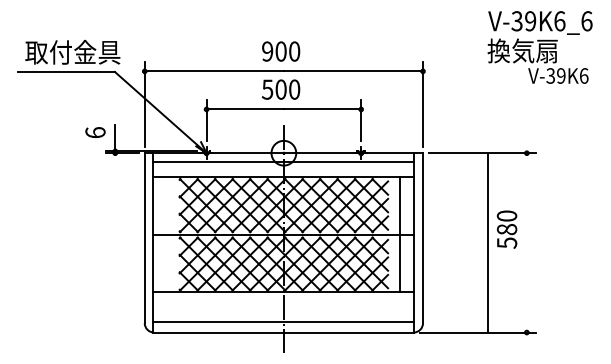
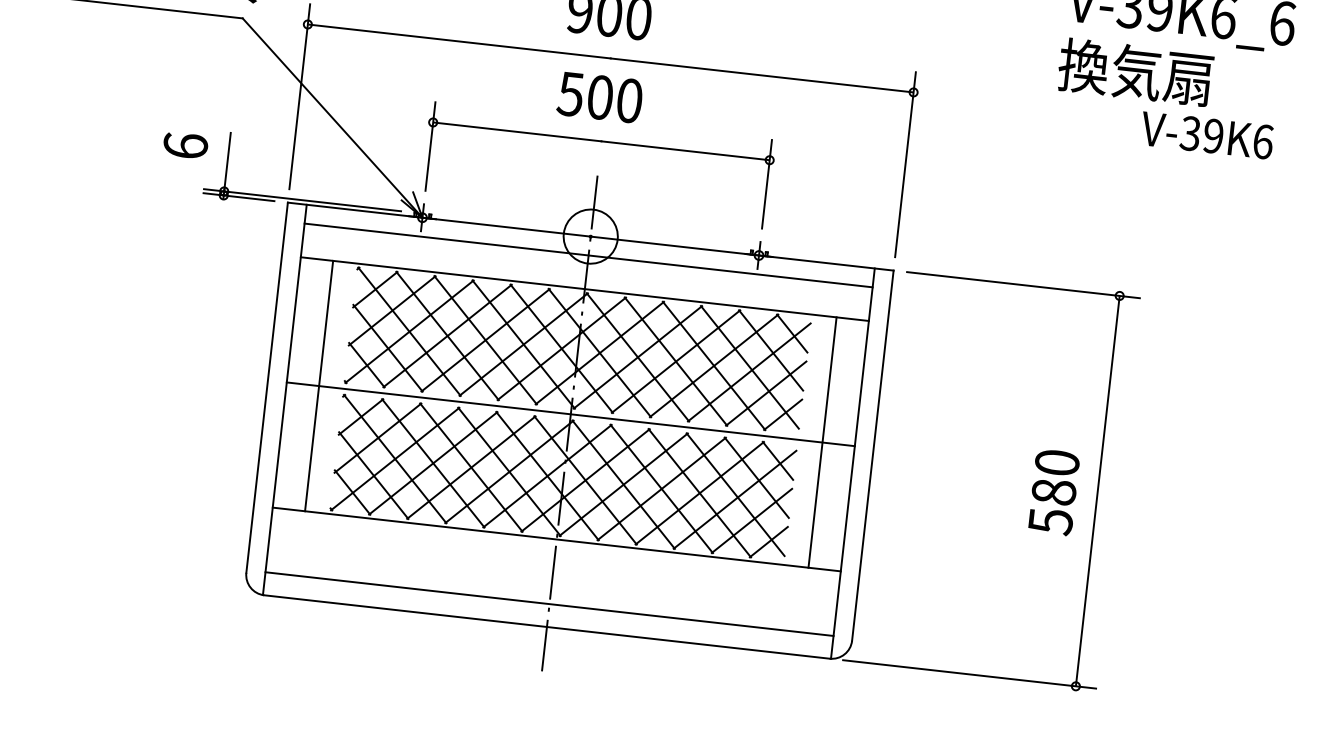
text: (506, 229) -> (1052, 491), moved
line: (168, 234) -> (319, 385), added
line: (487, 242) -> (1097, 490), moved

